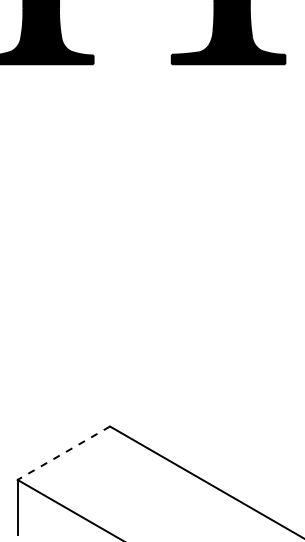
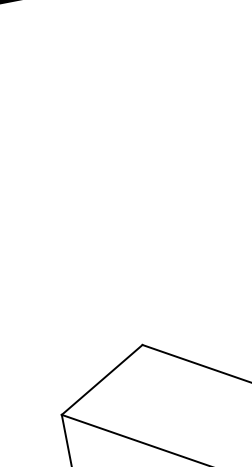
line: (63, 453) -> (101, 380), dashed -> solid

